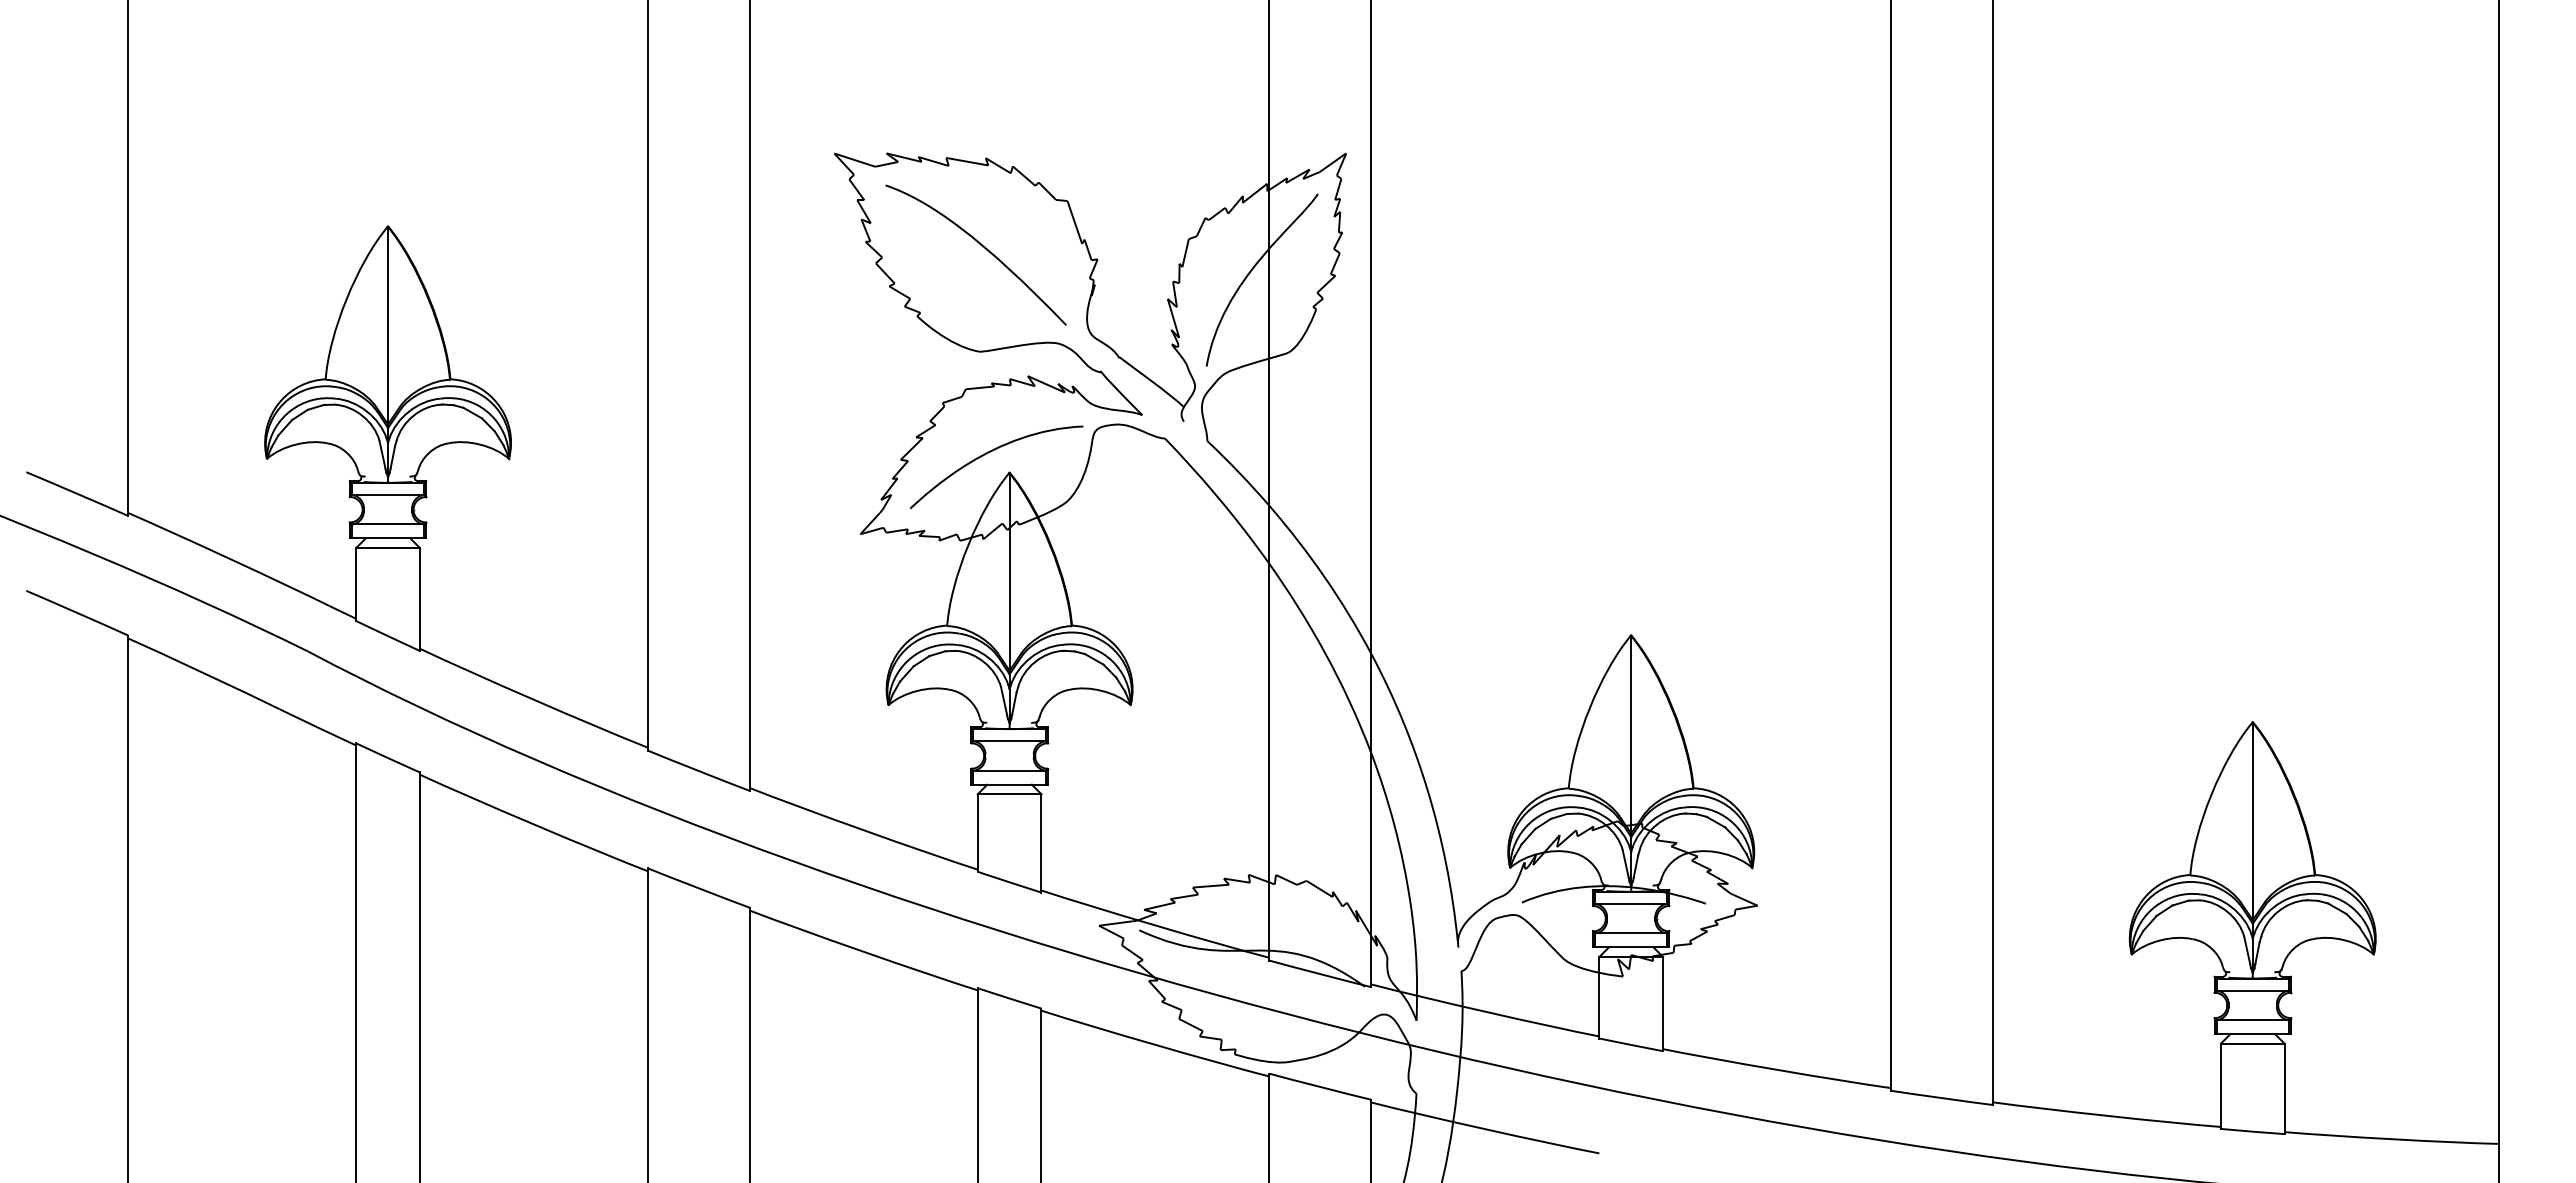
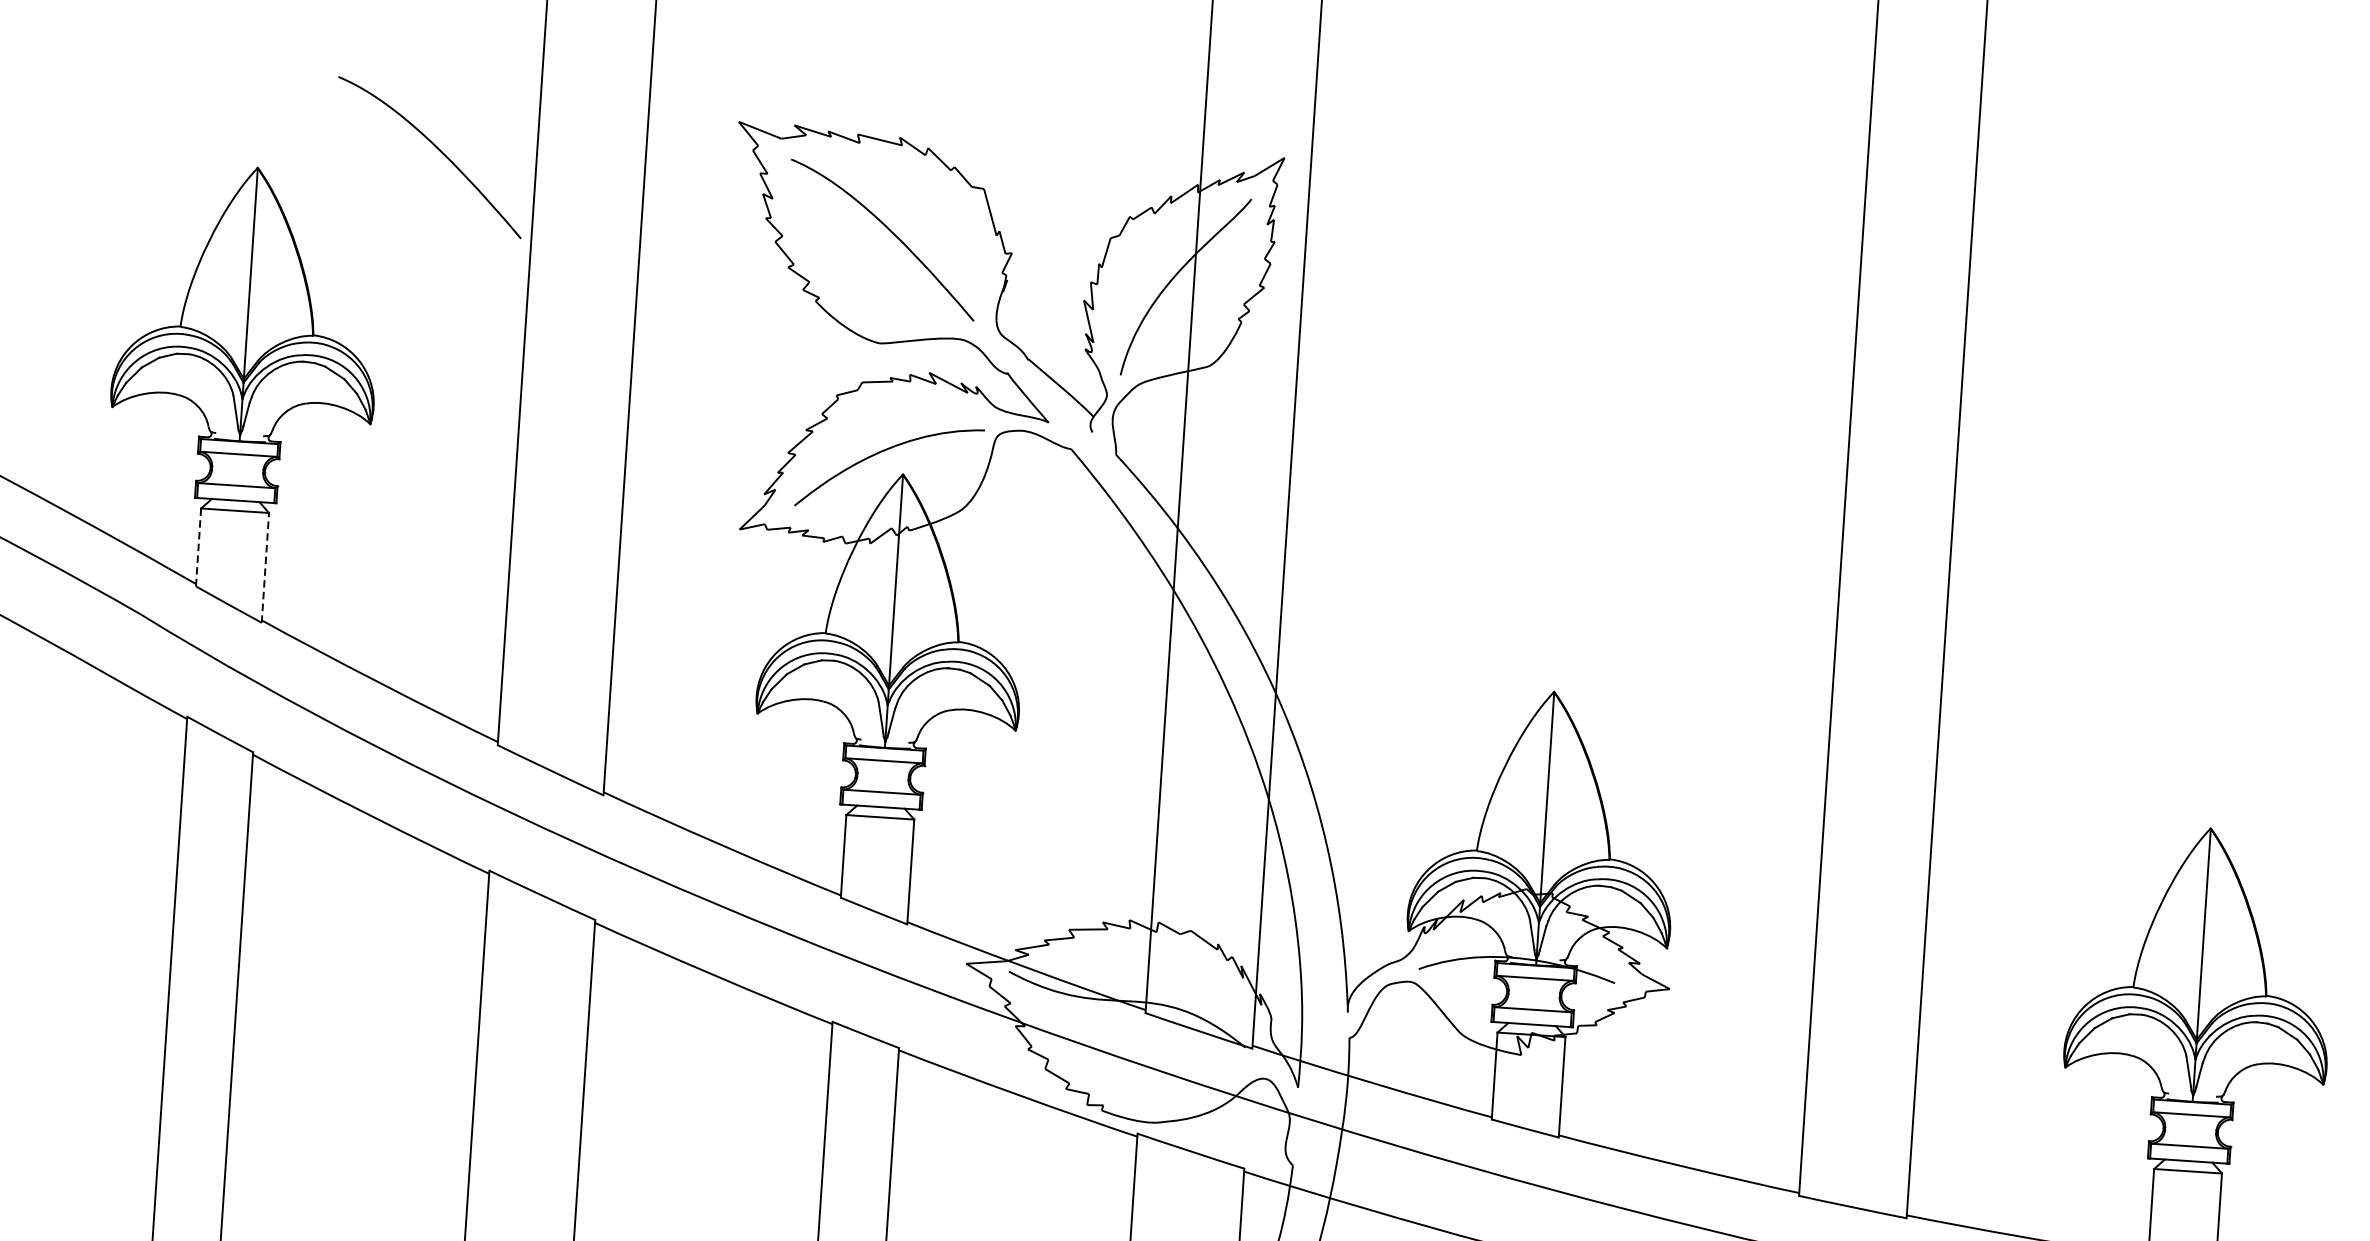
curve: (553, 197) -> (436, 148), added
line: (356, 584) -> (198, 547), solid -> dashed
line: (419, 598) -> (265, 566), solid -> dashed

